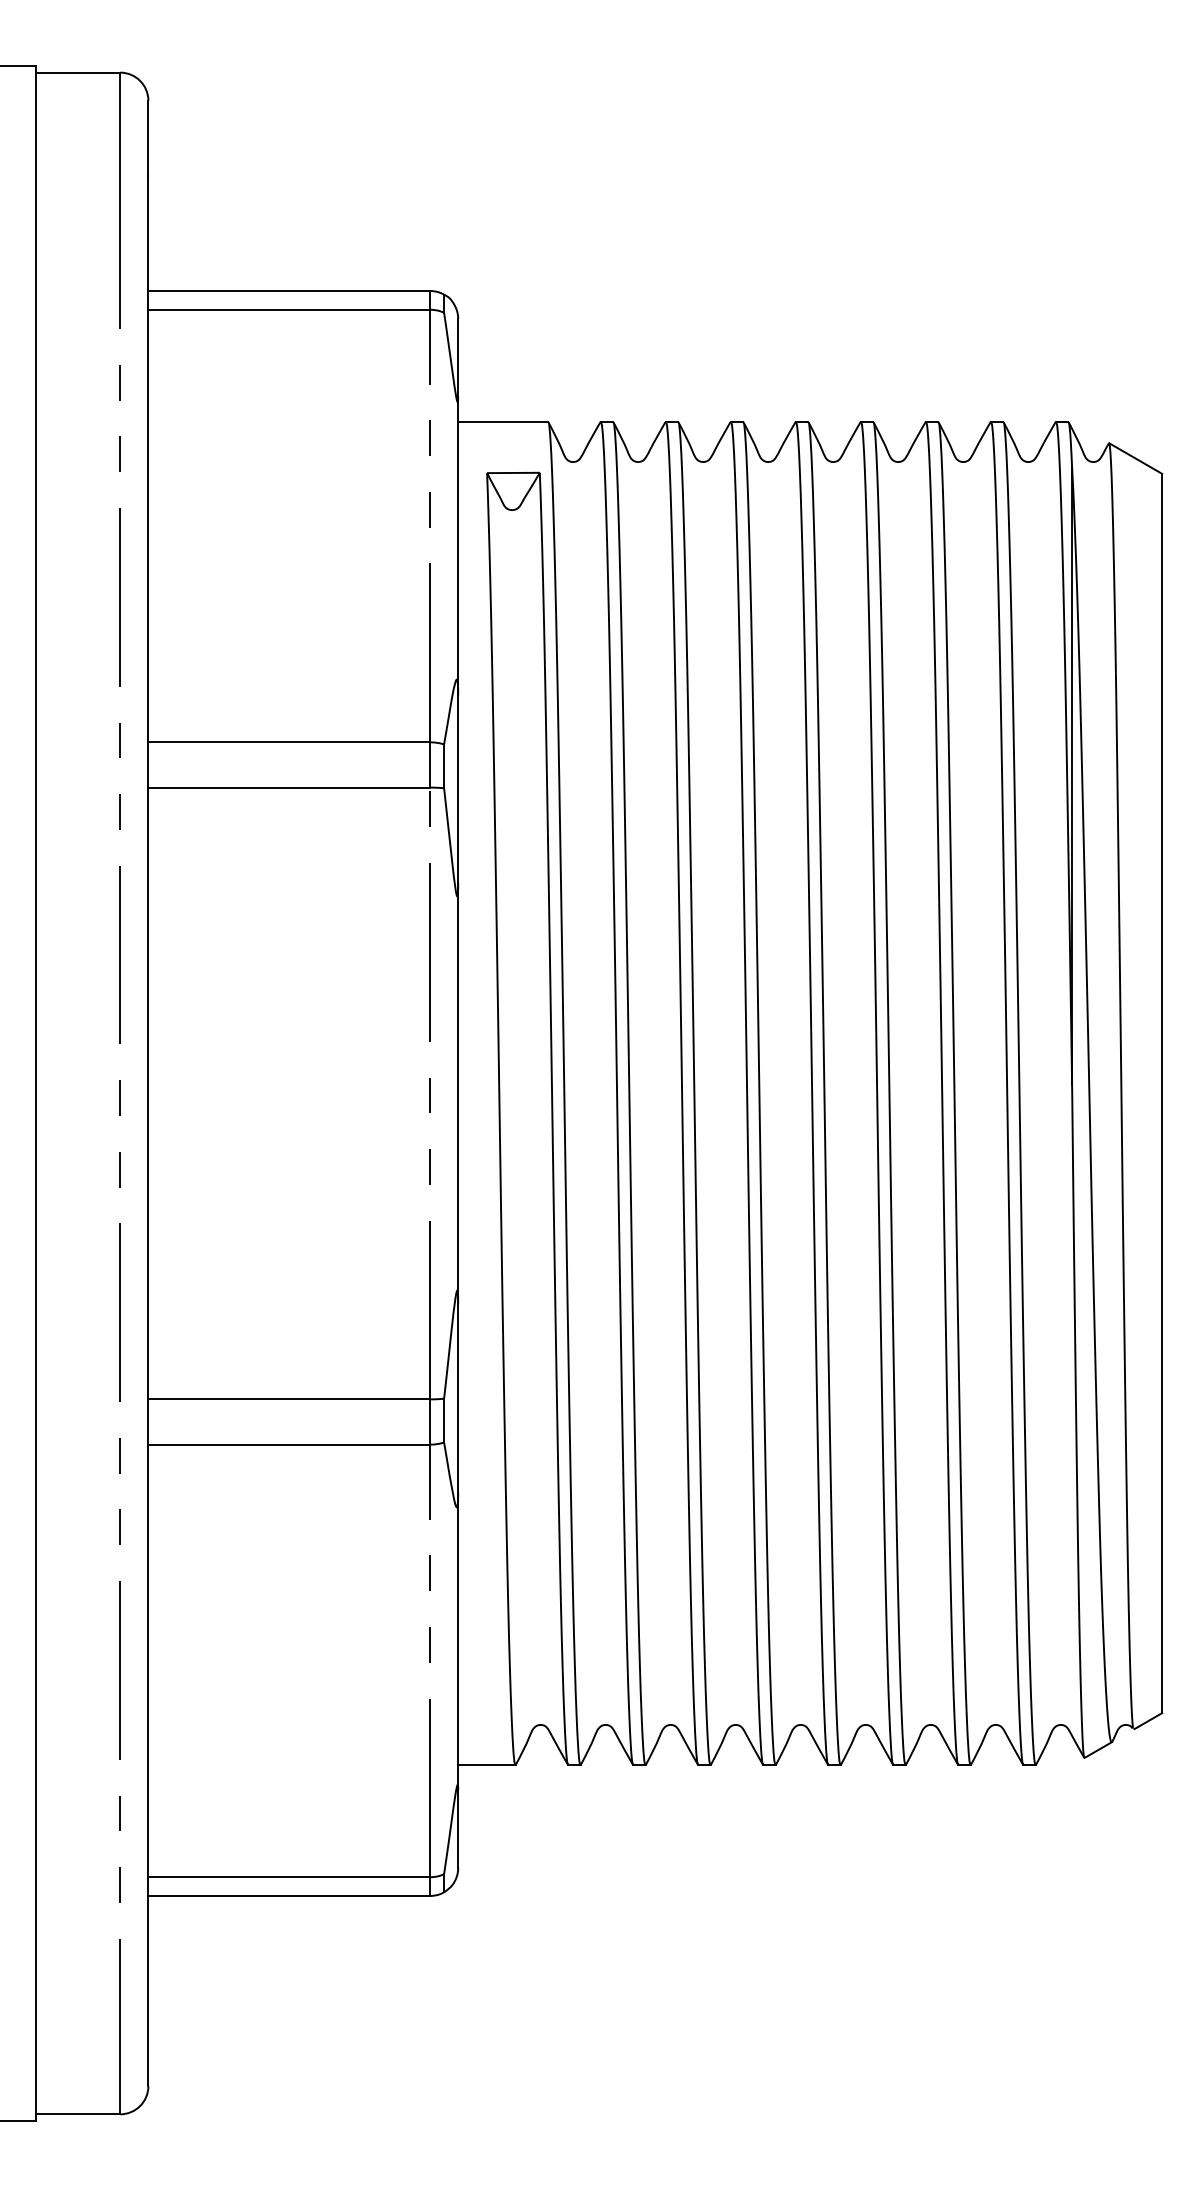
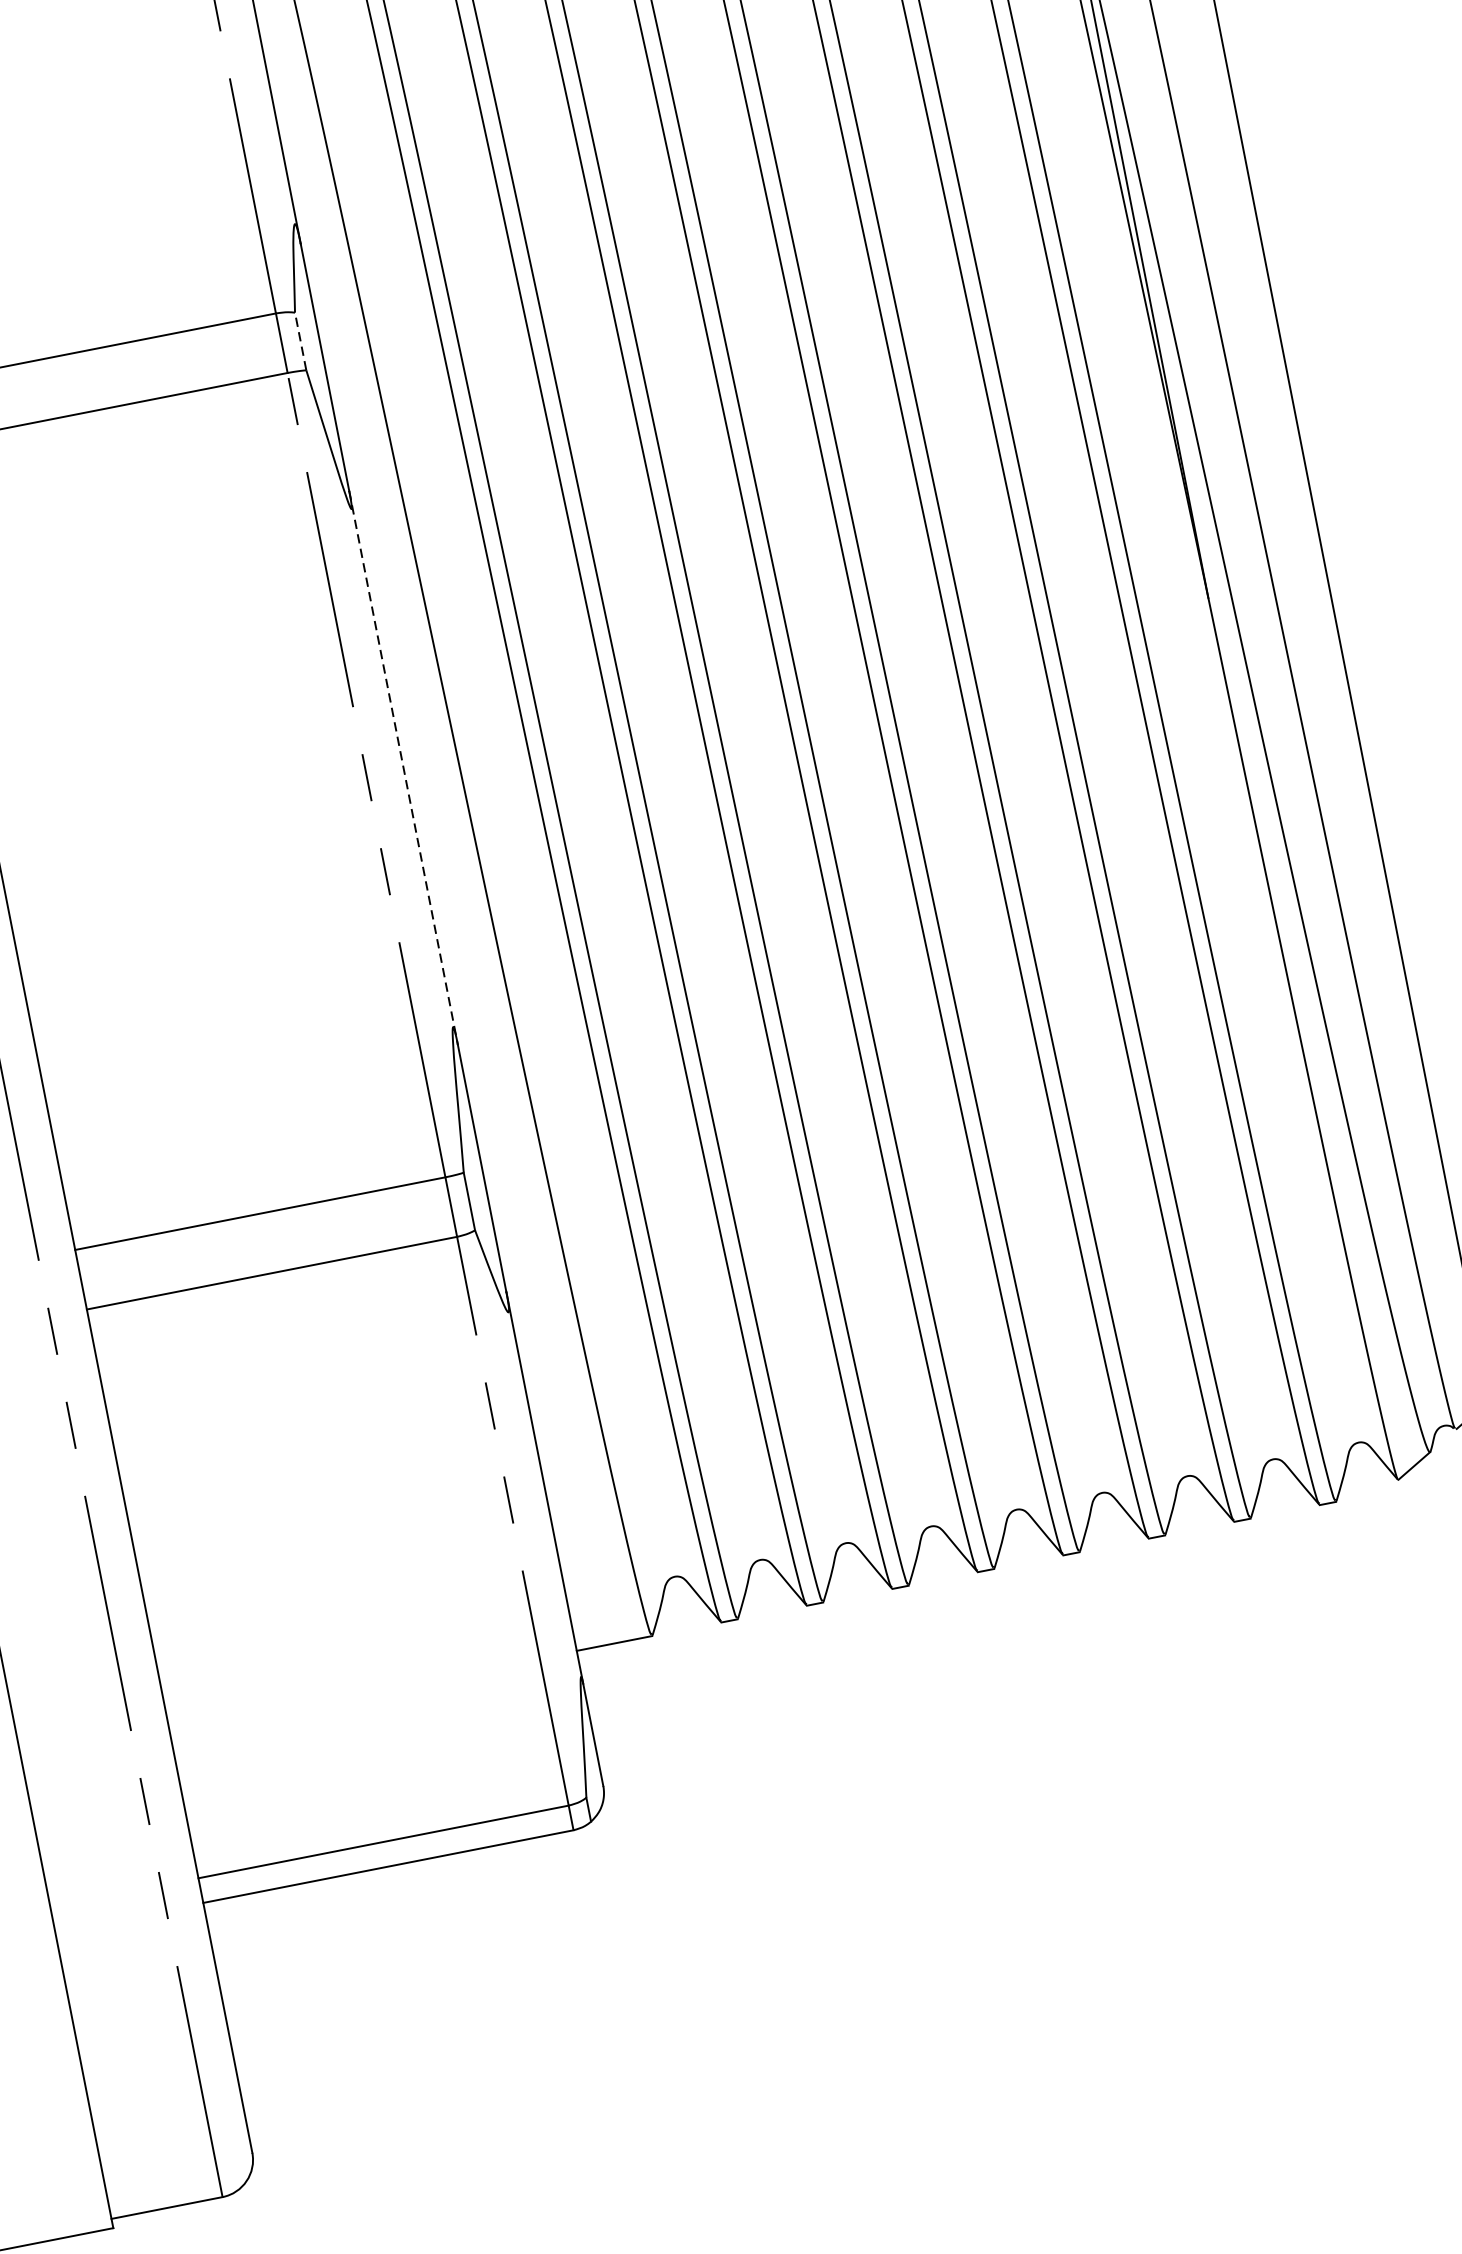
line: (444, 766) -> (301, 341), solid -> dashed
line: (458, 1093) -> (403, 767), solid -> dashed

